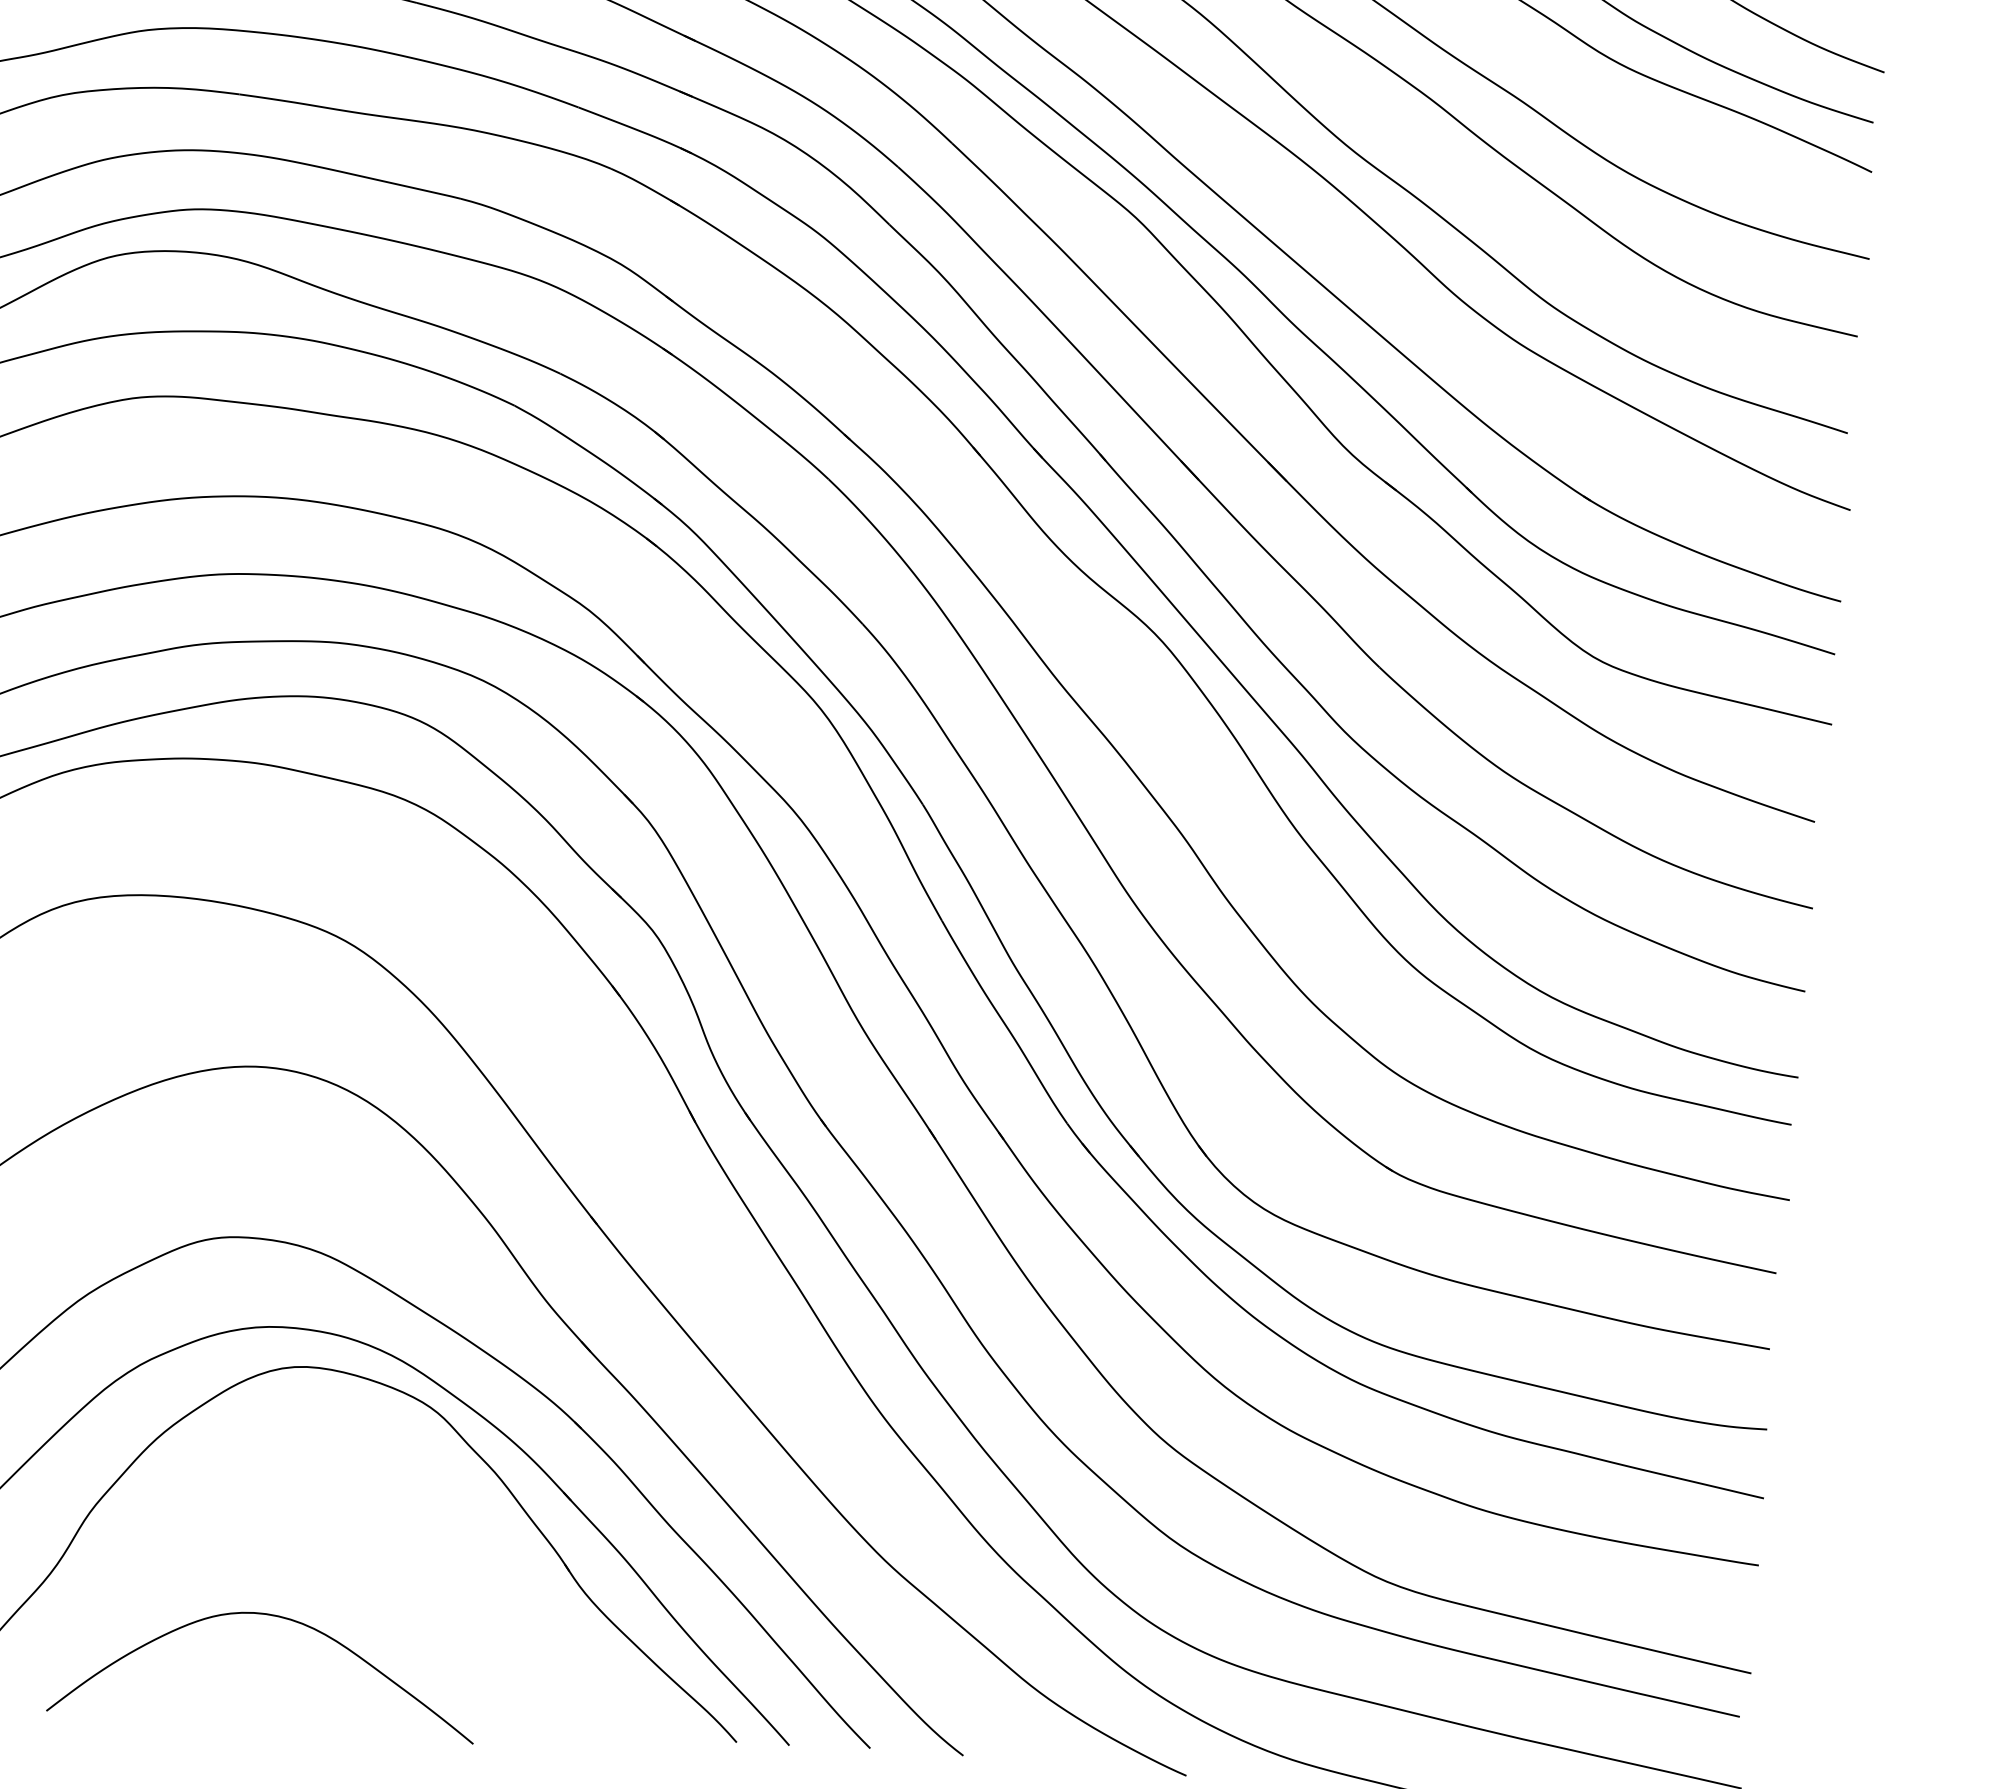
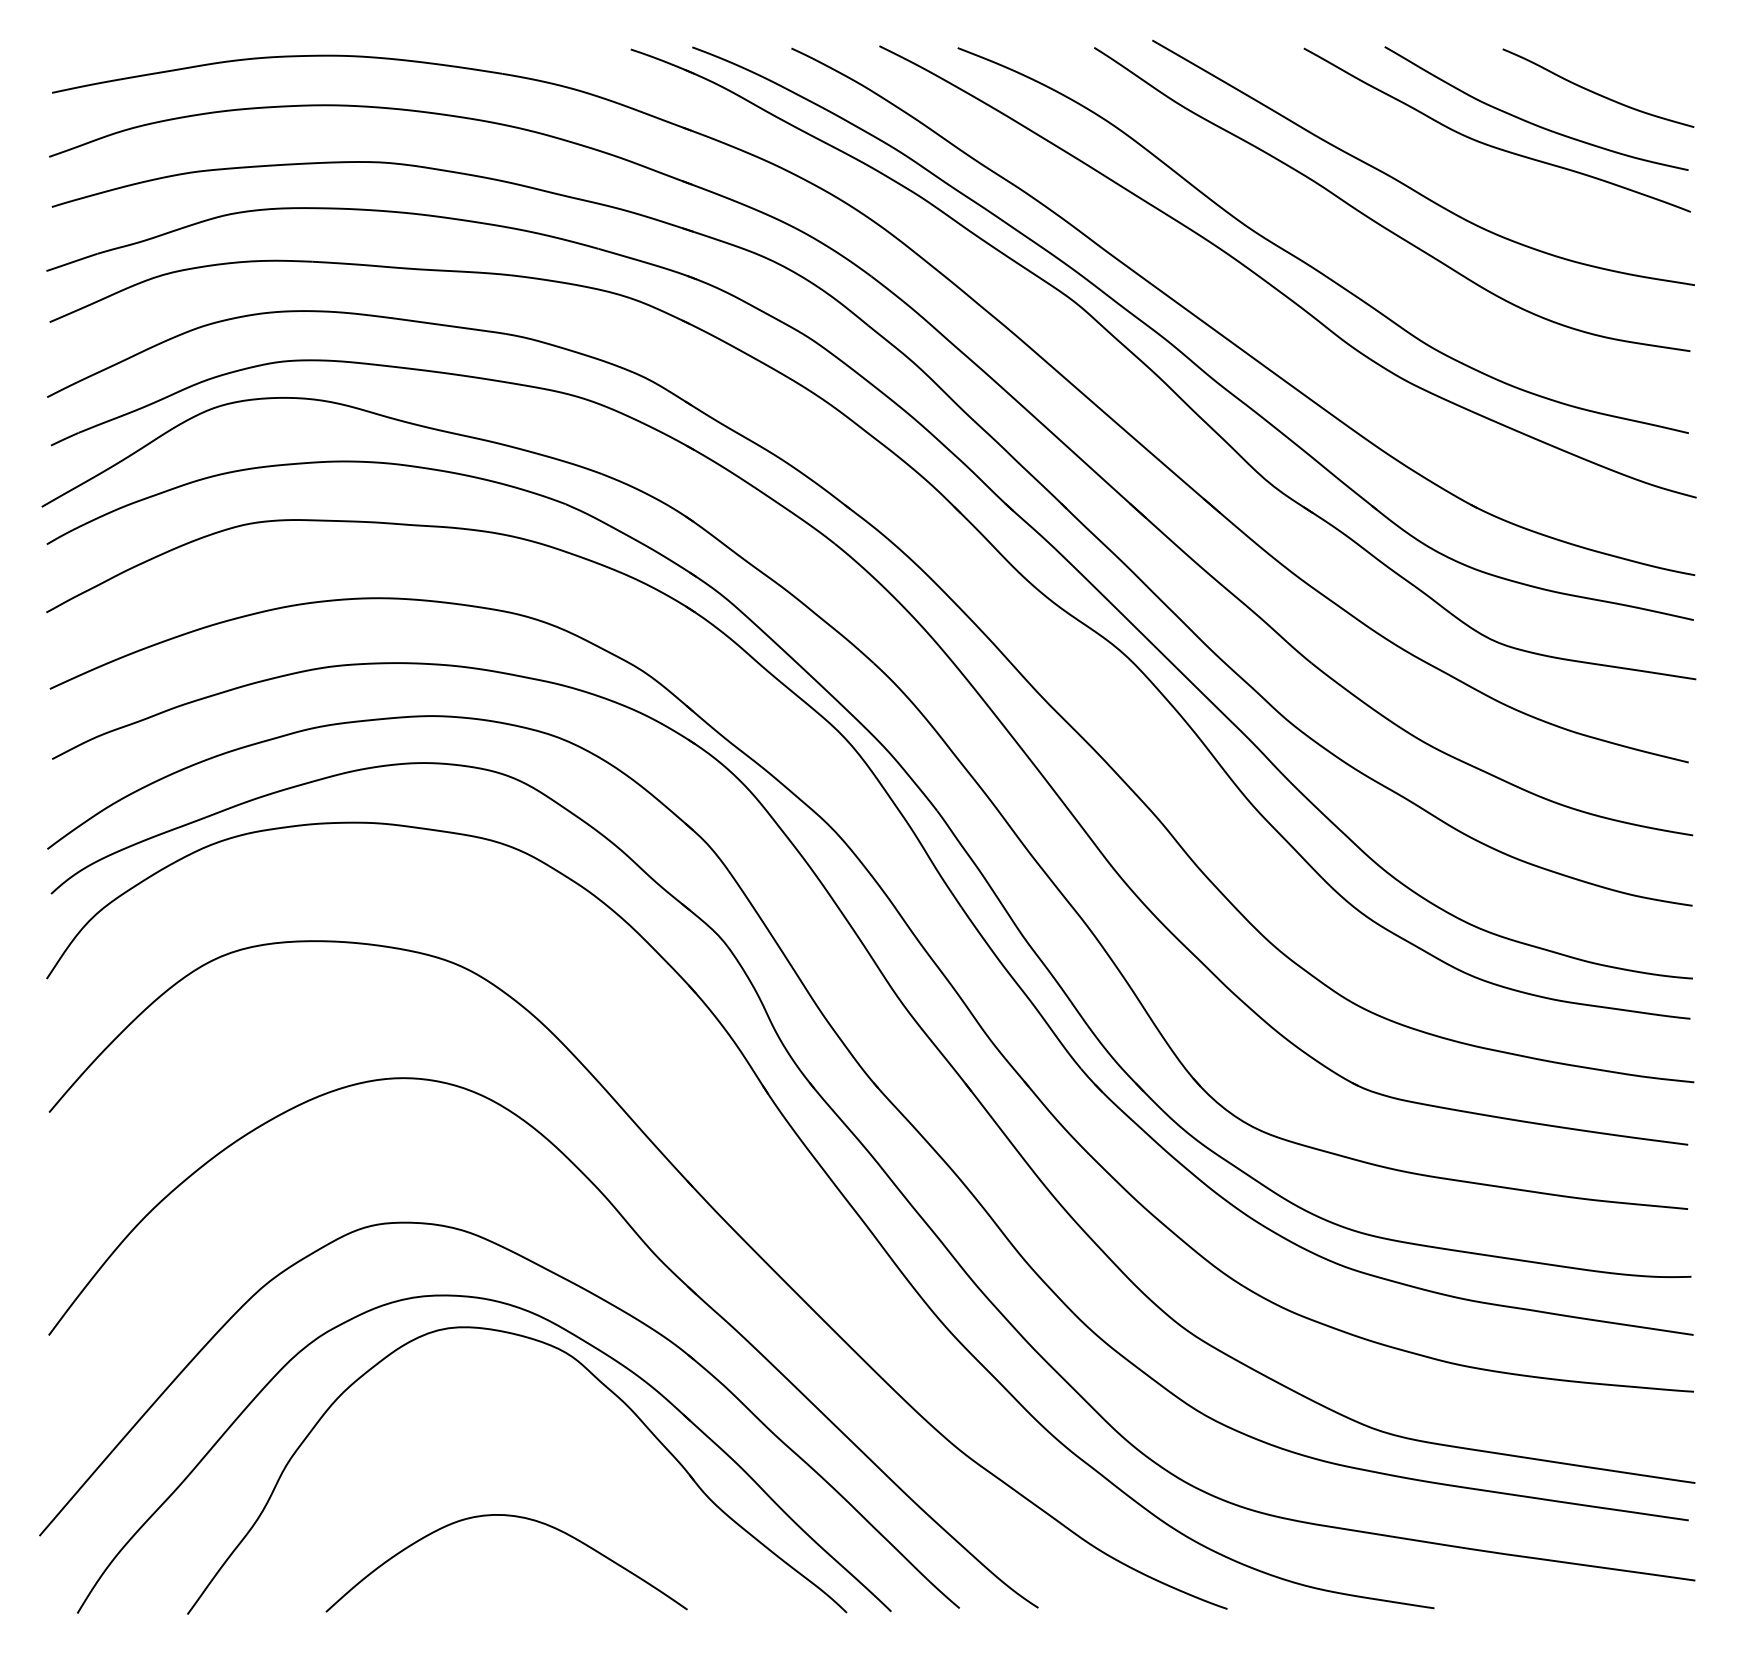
curve: (279, 1618) -> (515, 1517), moved

